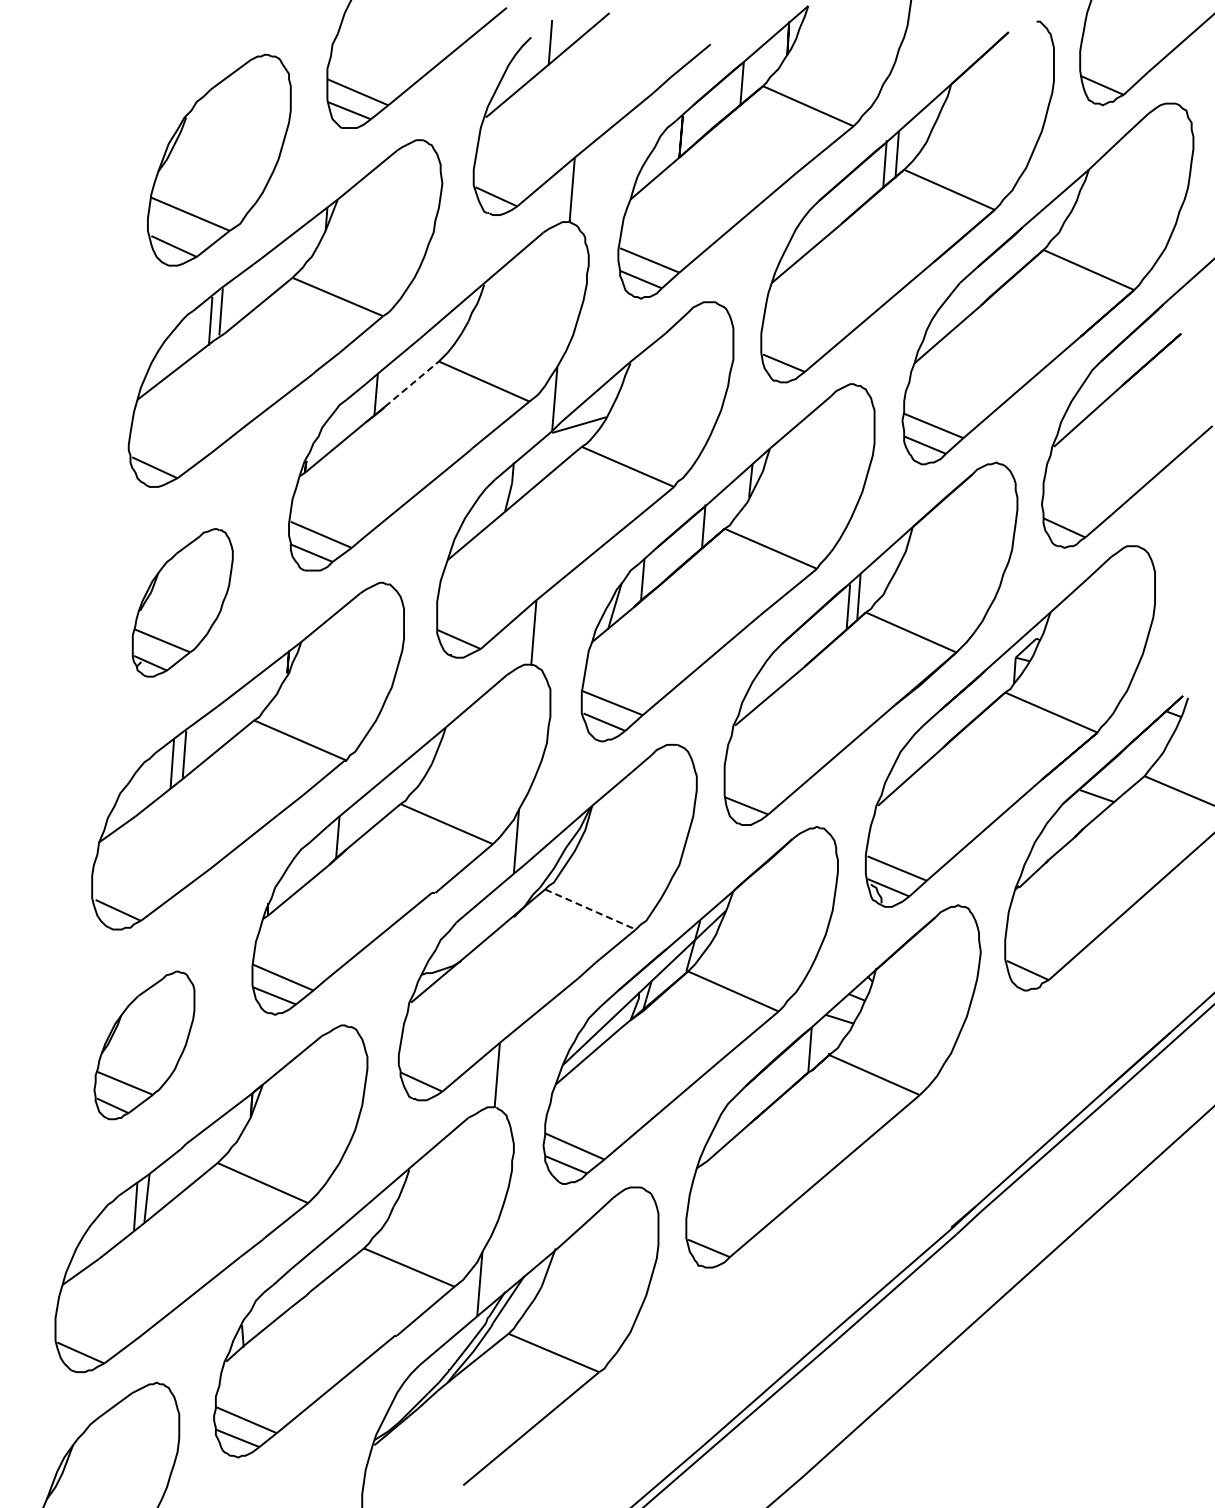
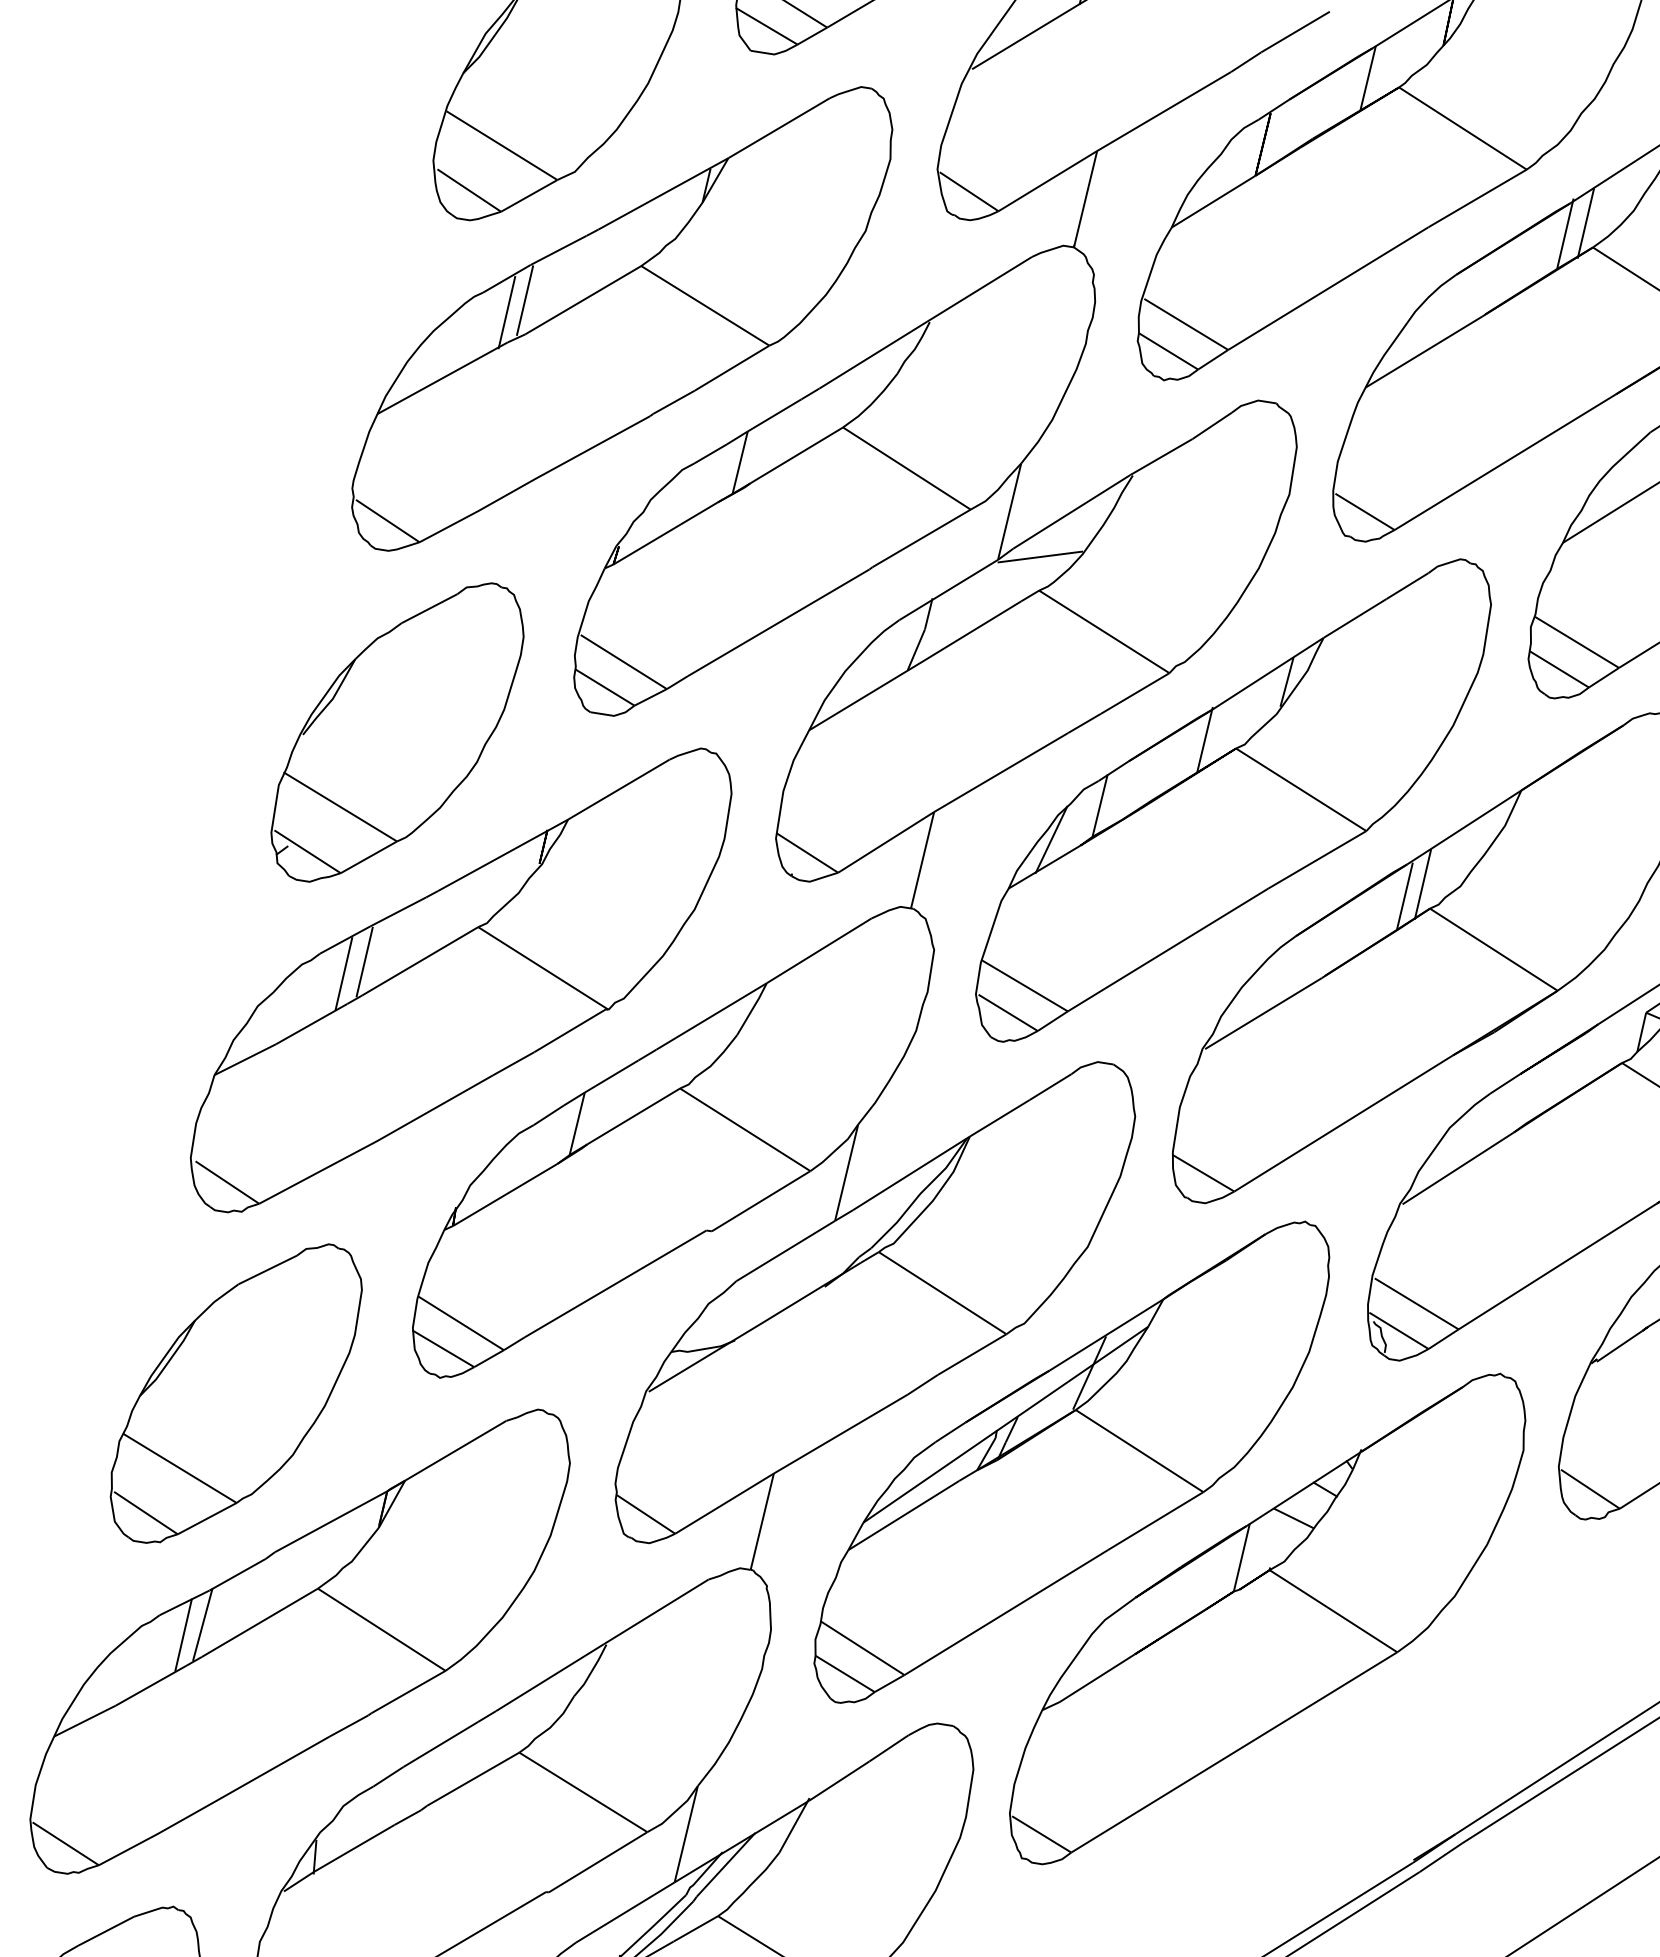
line: (412, 383) -> (797, 454), dashed -> solid
part: (182, 602) -> (397, 731), size x1.43
line: (590, 909) -> (942, 1293), dashed -> solid
part: (144, 1045) -> (235, 1393), size x1.43

